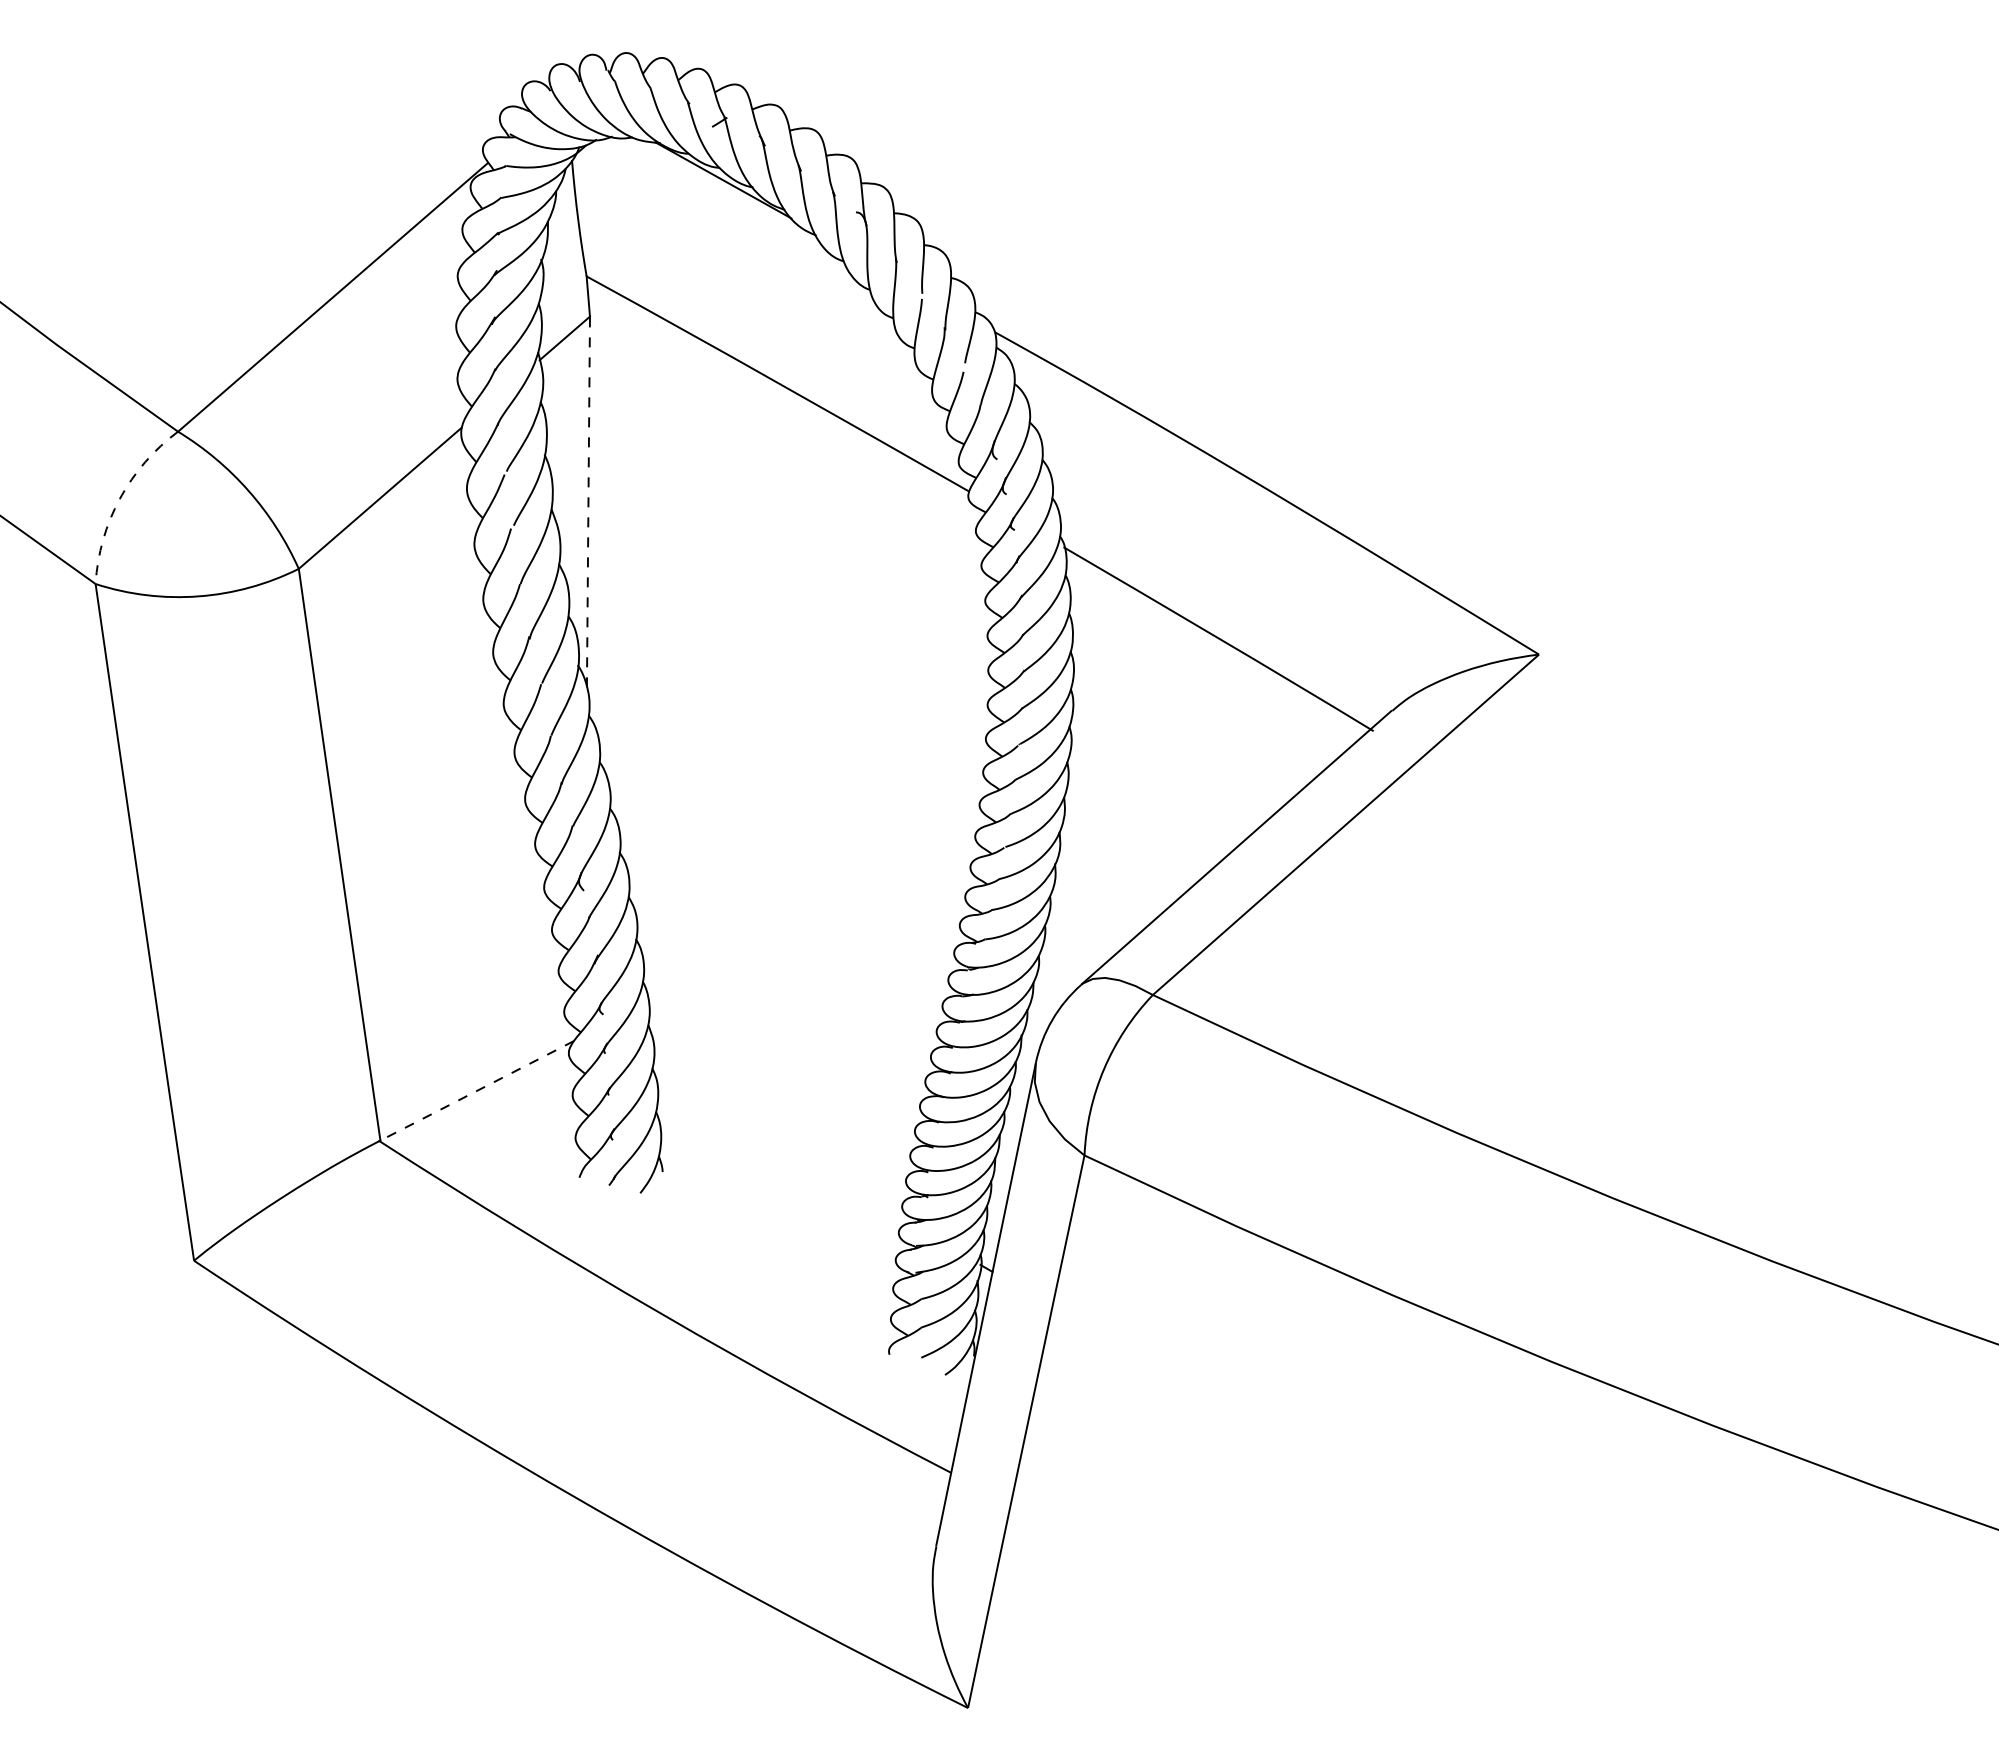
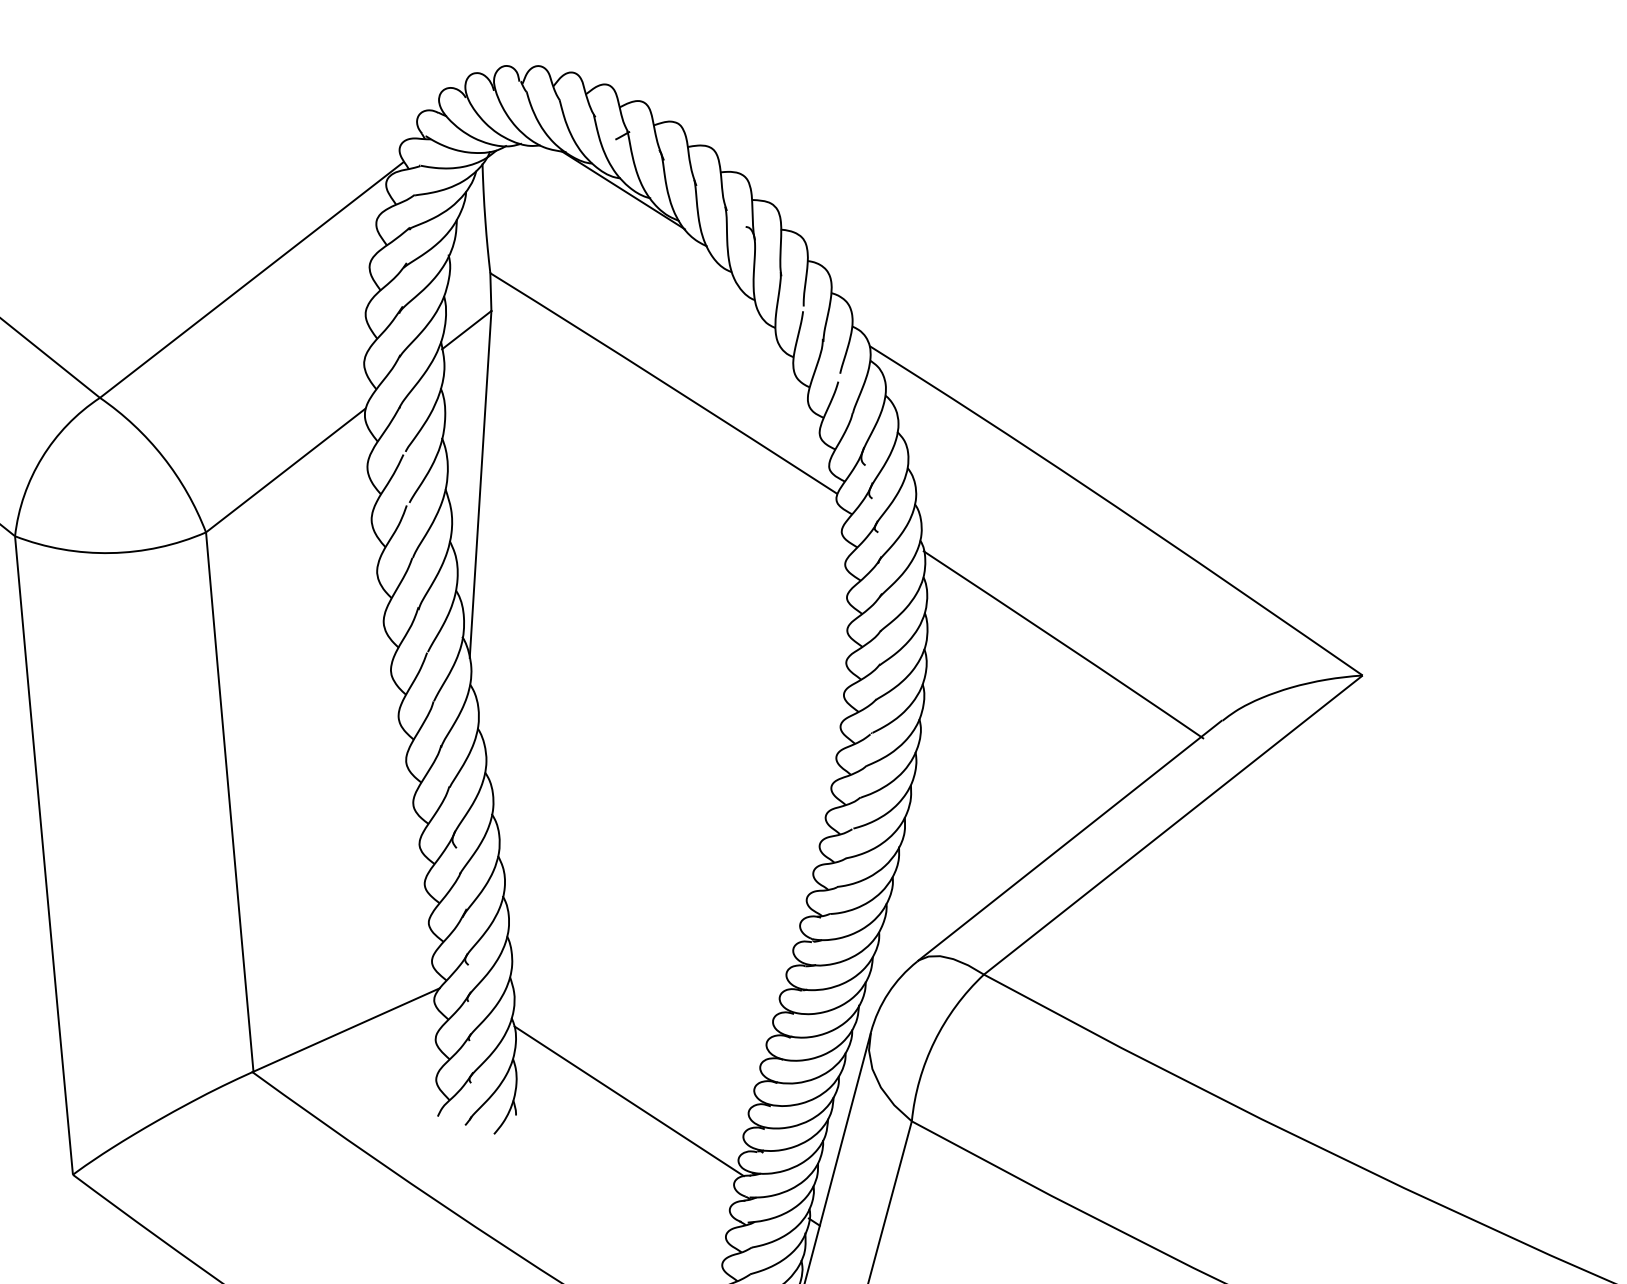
arc: (119, 498) -> (41, 457), dashed -> solid
line: (588, 501) -> (480, 484), dashed -> solid
line: (477, 1090) -> (346, 1029), dashed -> solid
line: (782, 1150) -> (629, 1101), added

